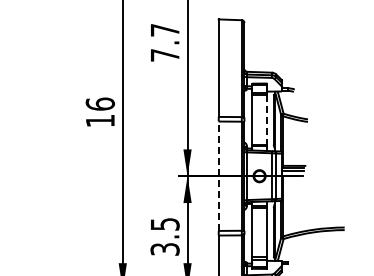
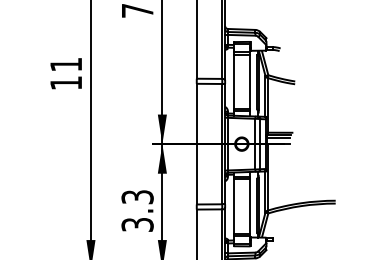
text: (99, 103) -> (65, 63), 16 -> 11
line: (267, 119) -> (250, 81), dashed -> solid
line: (218, 176) -> (196, 144), dashed -> solid
text: (164, 224) -> (136, 197), 3.5 -> 3.3

